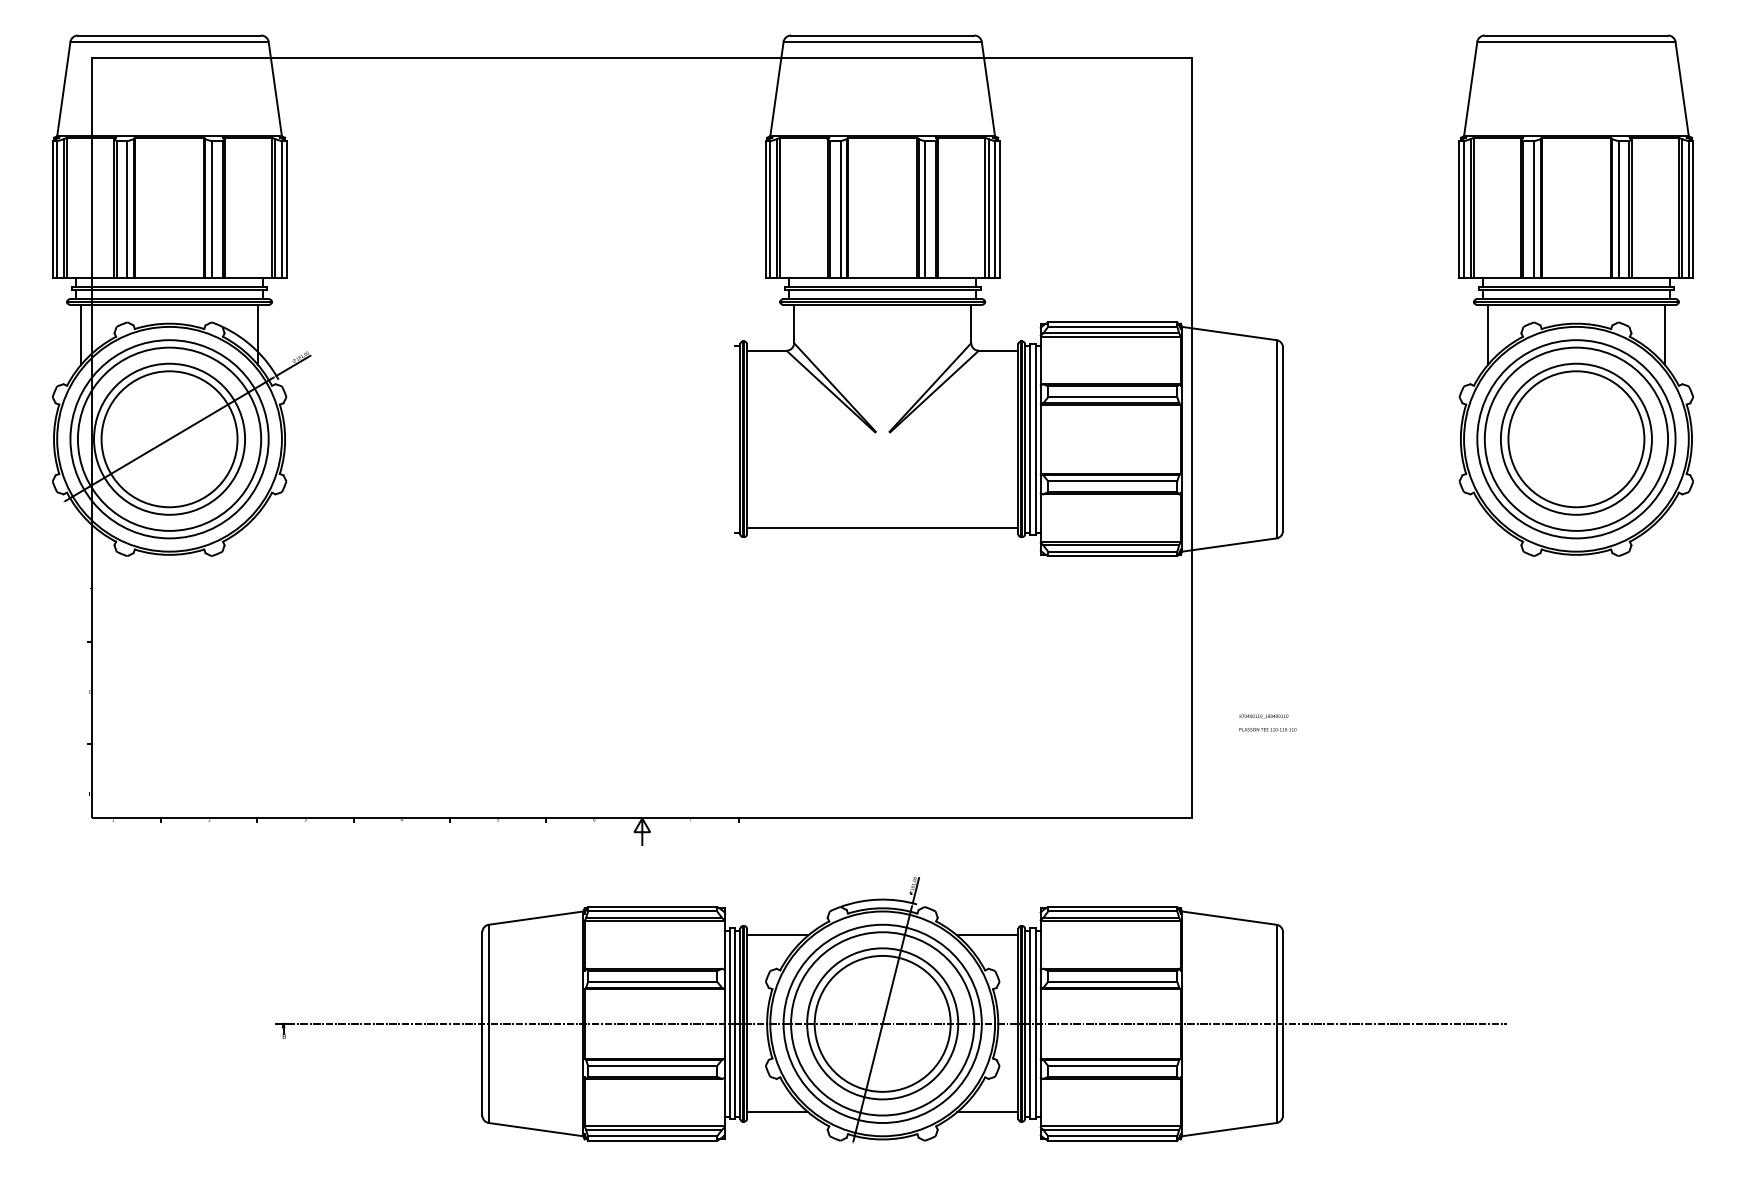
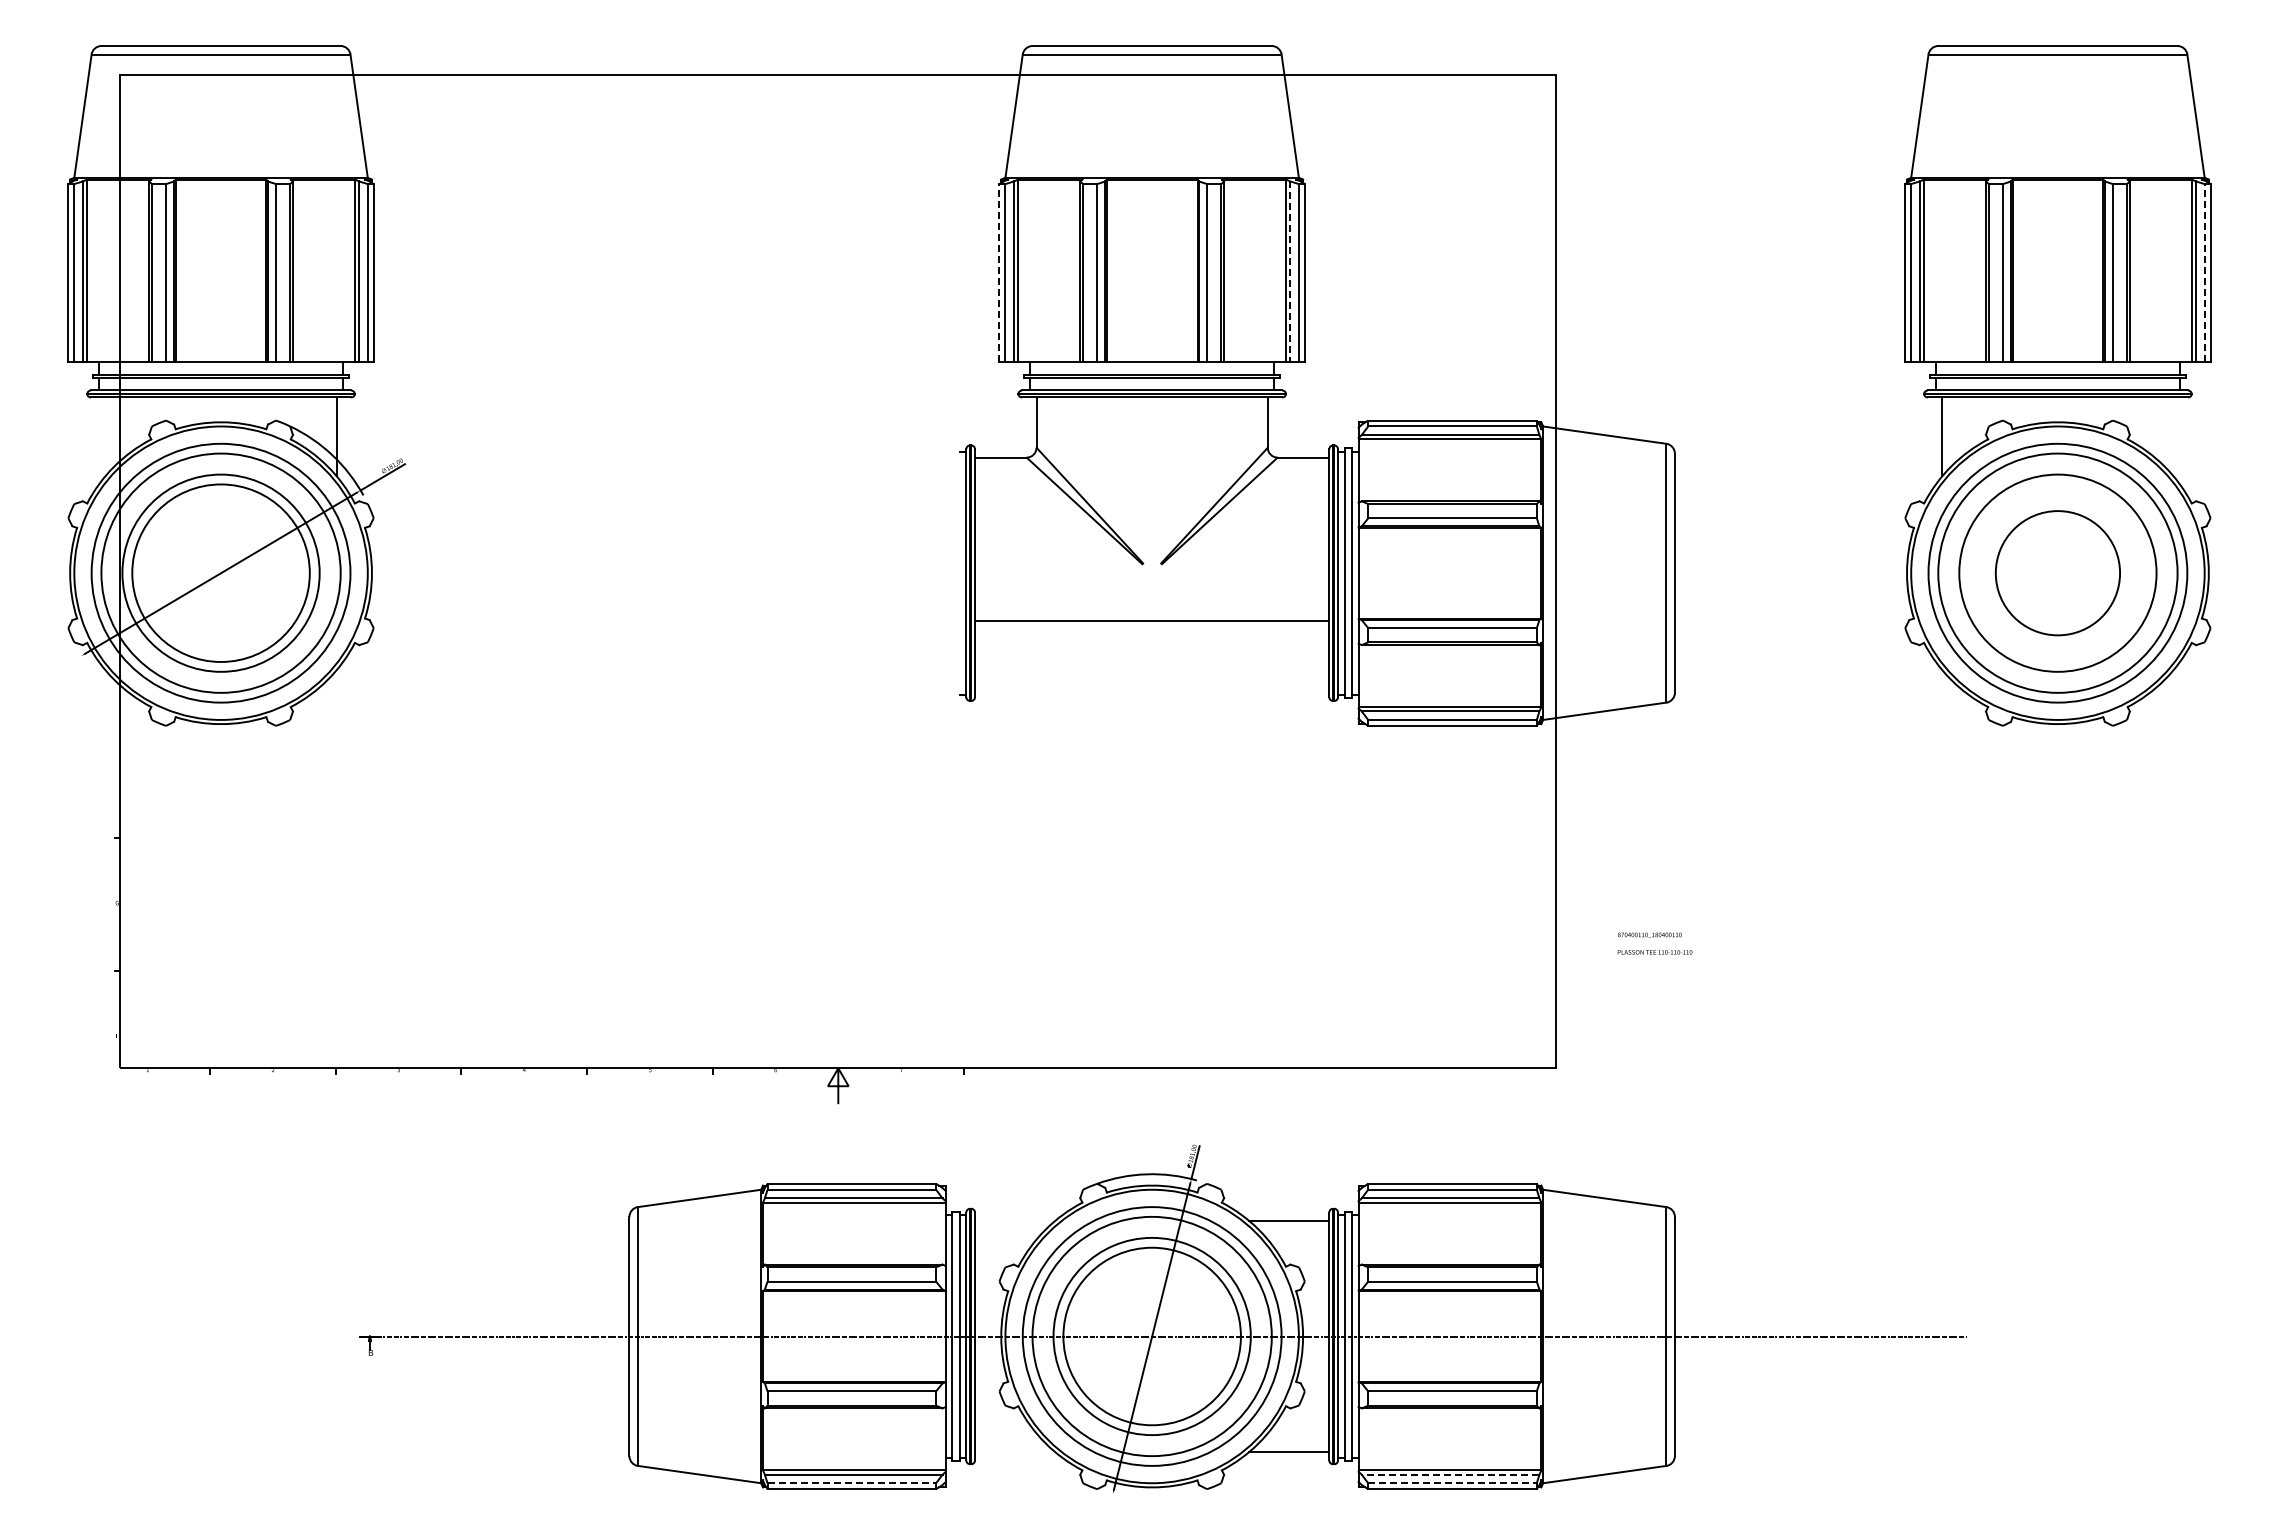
line: (765, 208) -> (999, 272), solid -> dashed
line: (988, 208) -> (1290, 272), solid -> dashed
line: (1688, 208) -> (2204, 272), solid -> dashed
line: (81, 334) -> (105, 436), removed
line: (1664, 334) -> (2173, 436), removed
circle: (1576, 438) -> (2057, 572), size x0.7
line: (882, 527) -> (1152, 620), moved
line: (778, 935) -> (1015, 1220), removed
line: (778, 1112) -> (1015, 1452), removed
line: (1111, 1129) -> (1450, 1474), solid -> dashed
line: (653, 1136) -> (852, 1483), solid -> dashed
line: (1113, 1136) -> (1453, 1483), solid -> dashed

